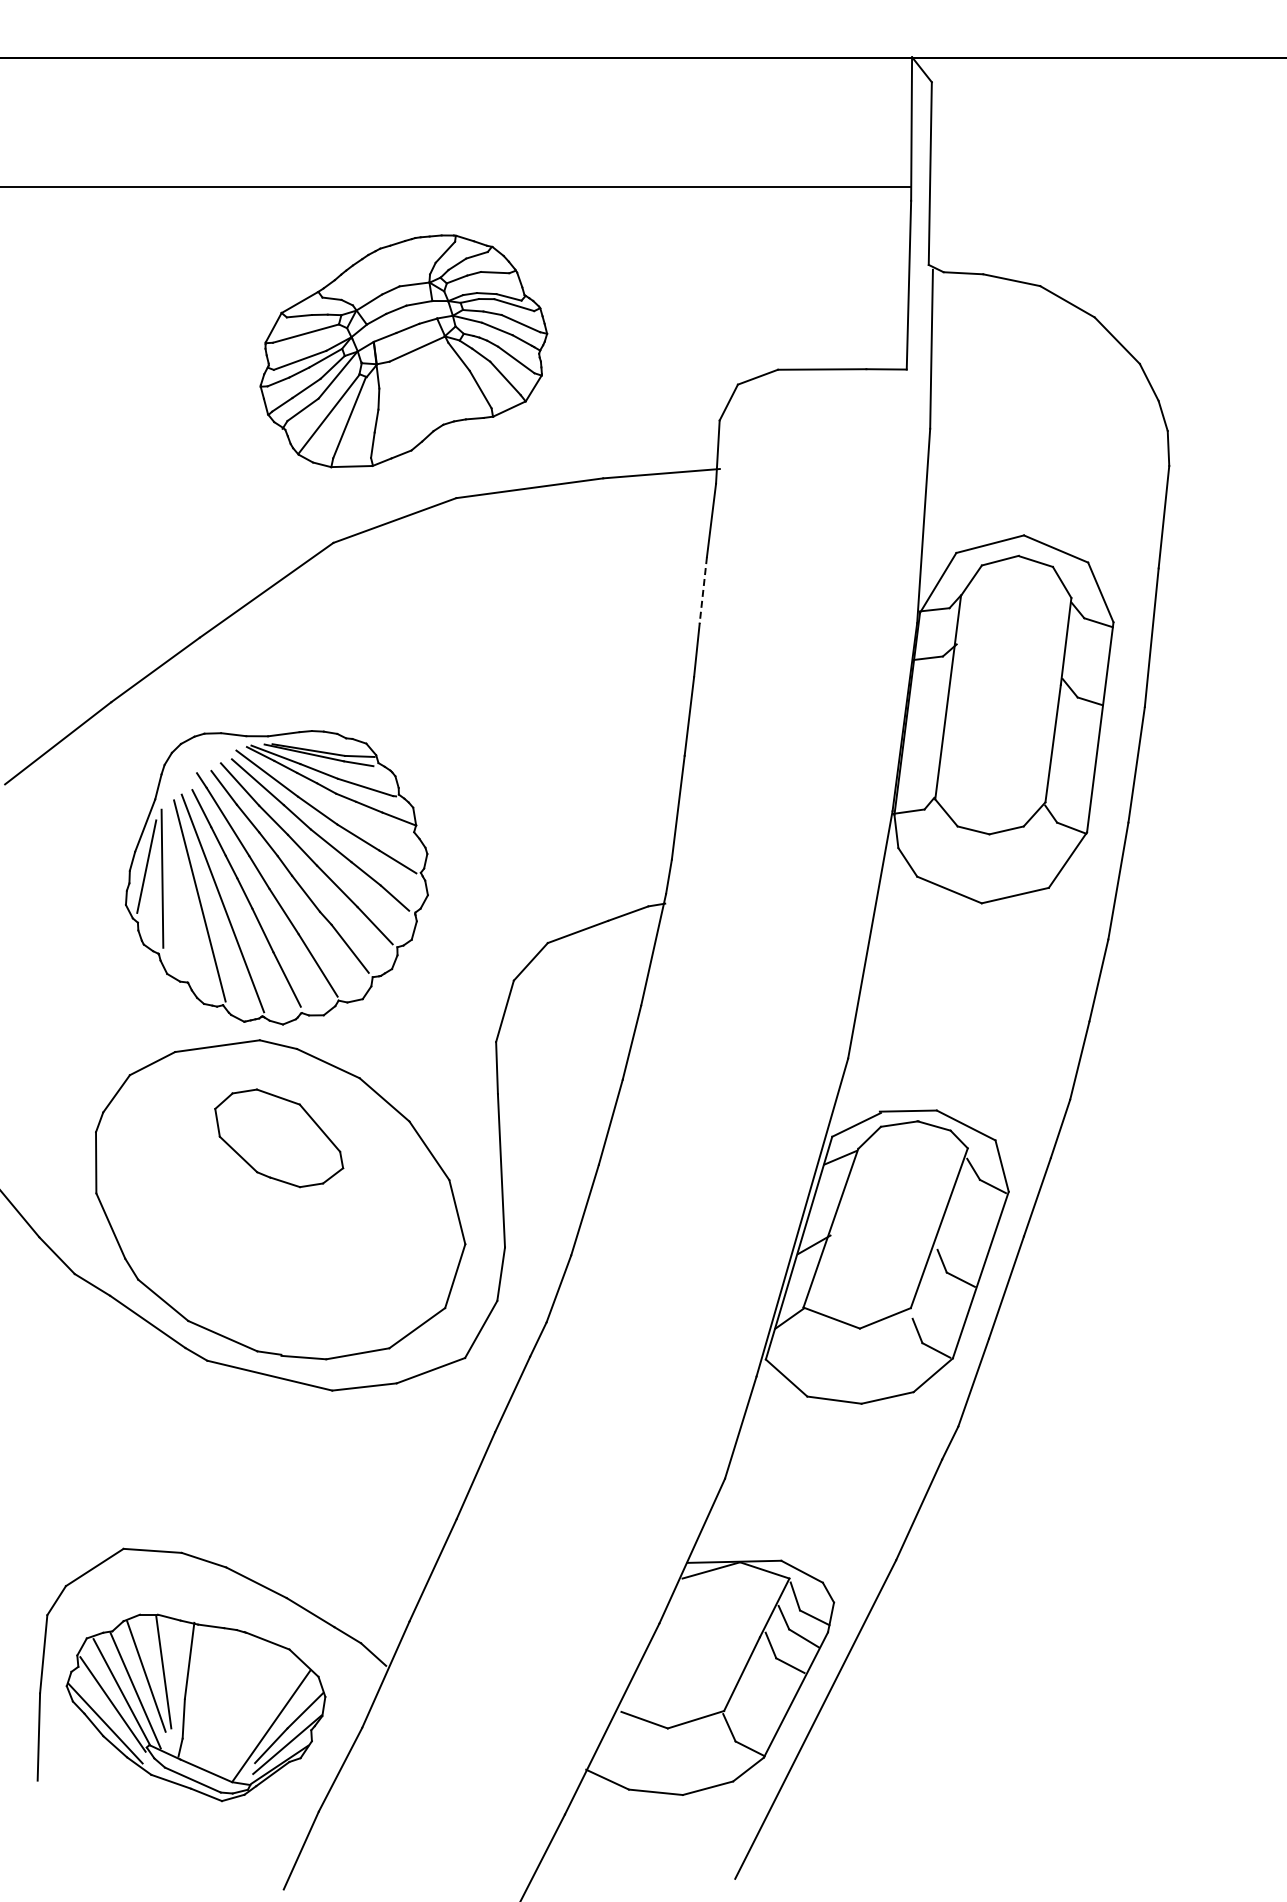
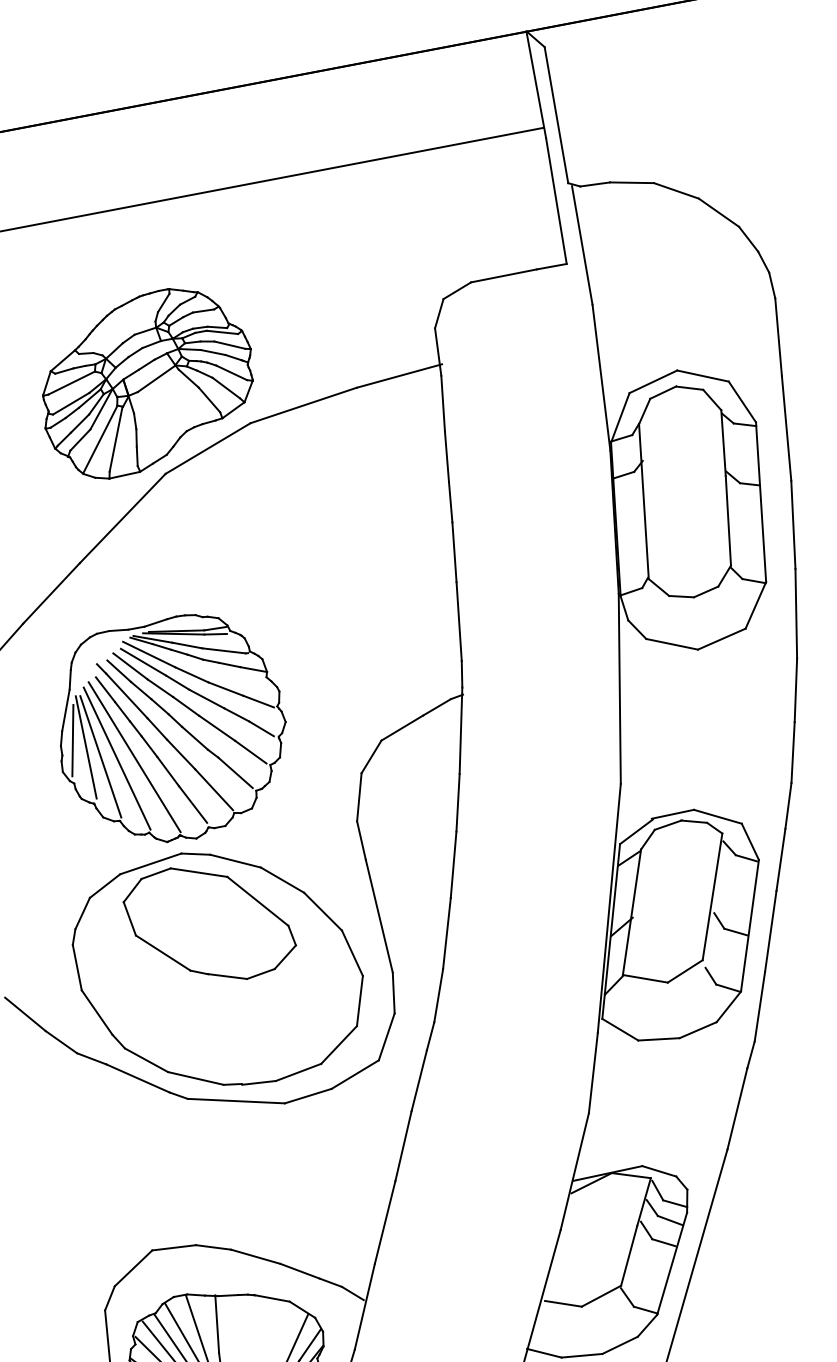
part: (403, 351) -> (146, 382), moved
line: (703, 590) -> (447, 456), dashed -> solid
line: (178, 894) -> (100, 756), added
part: (278, 1138) -> (209, 923), size x1.67

